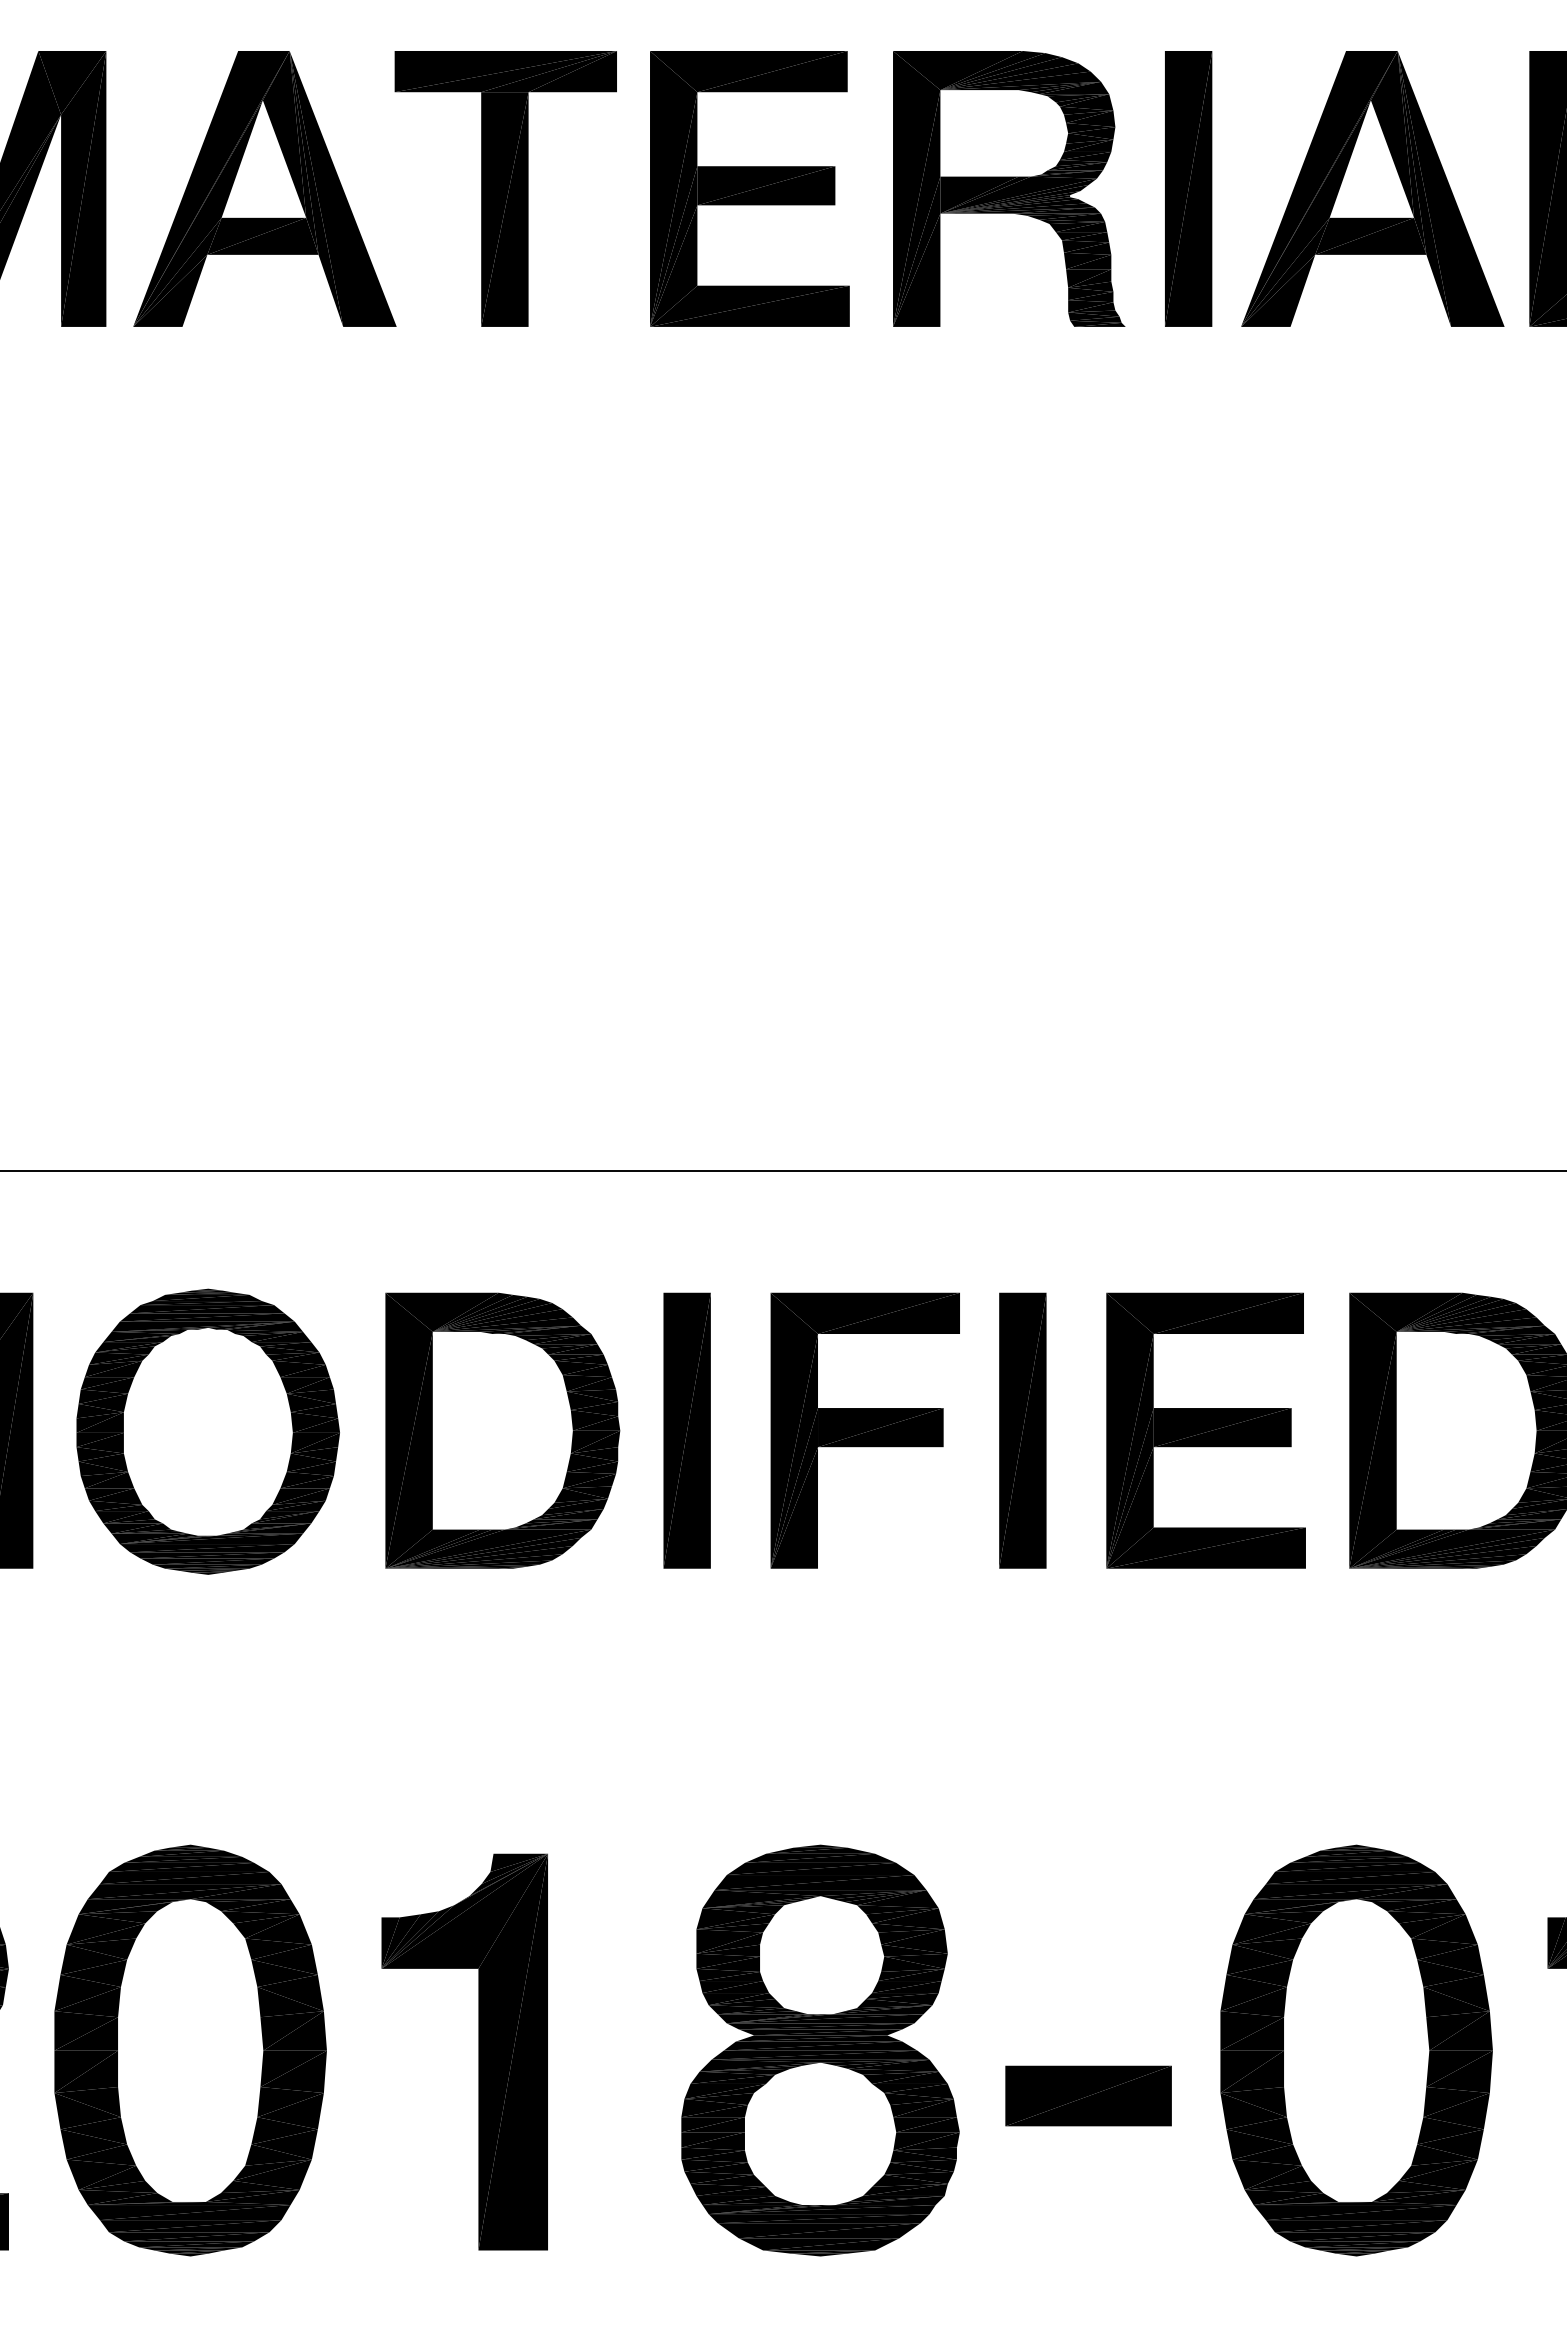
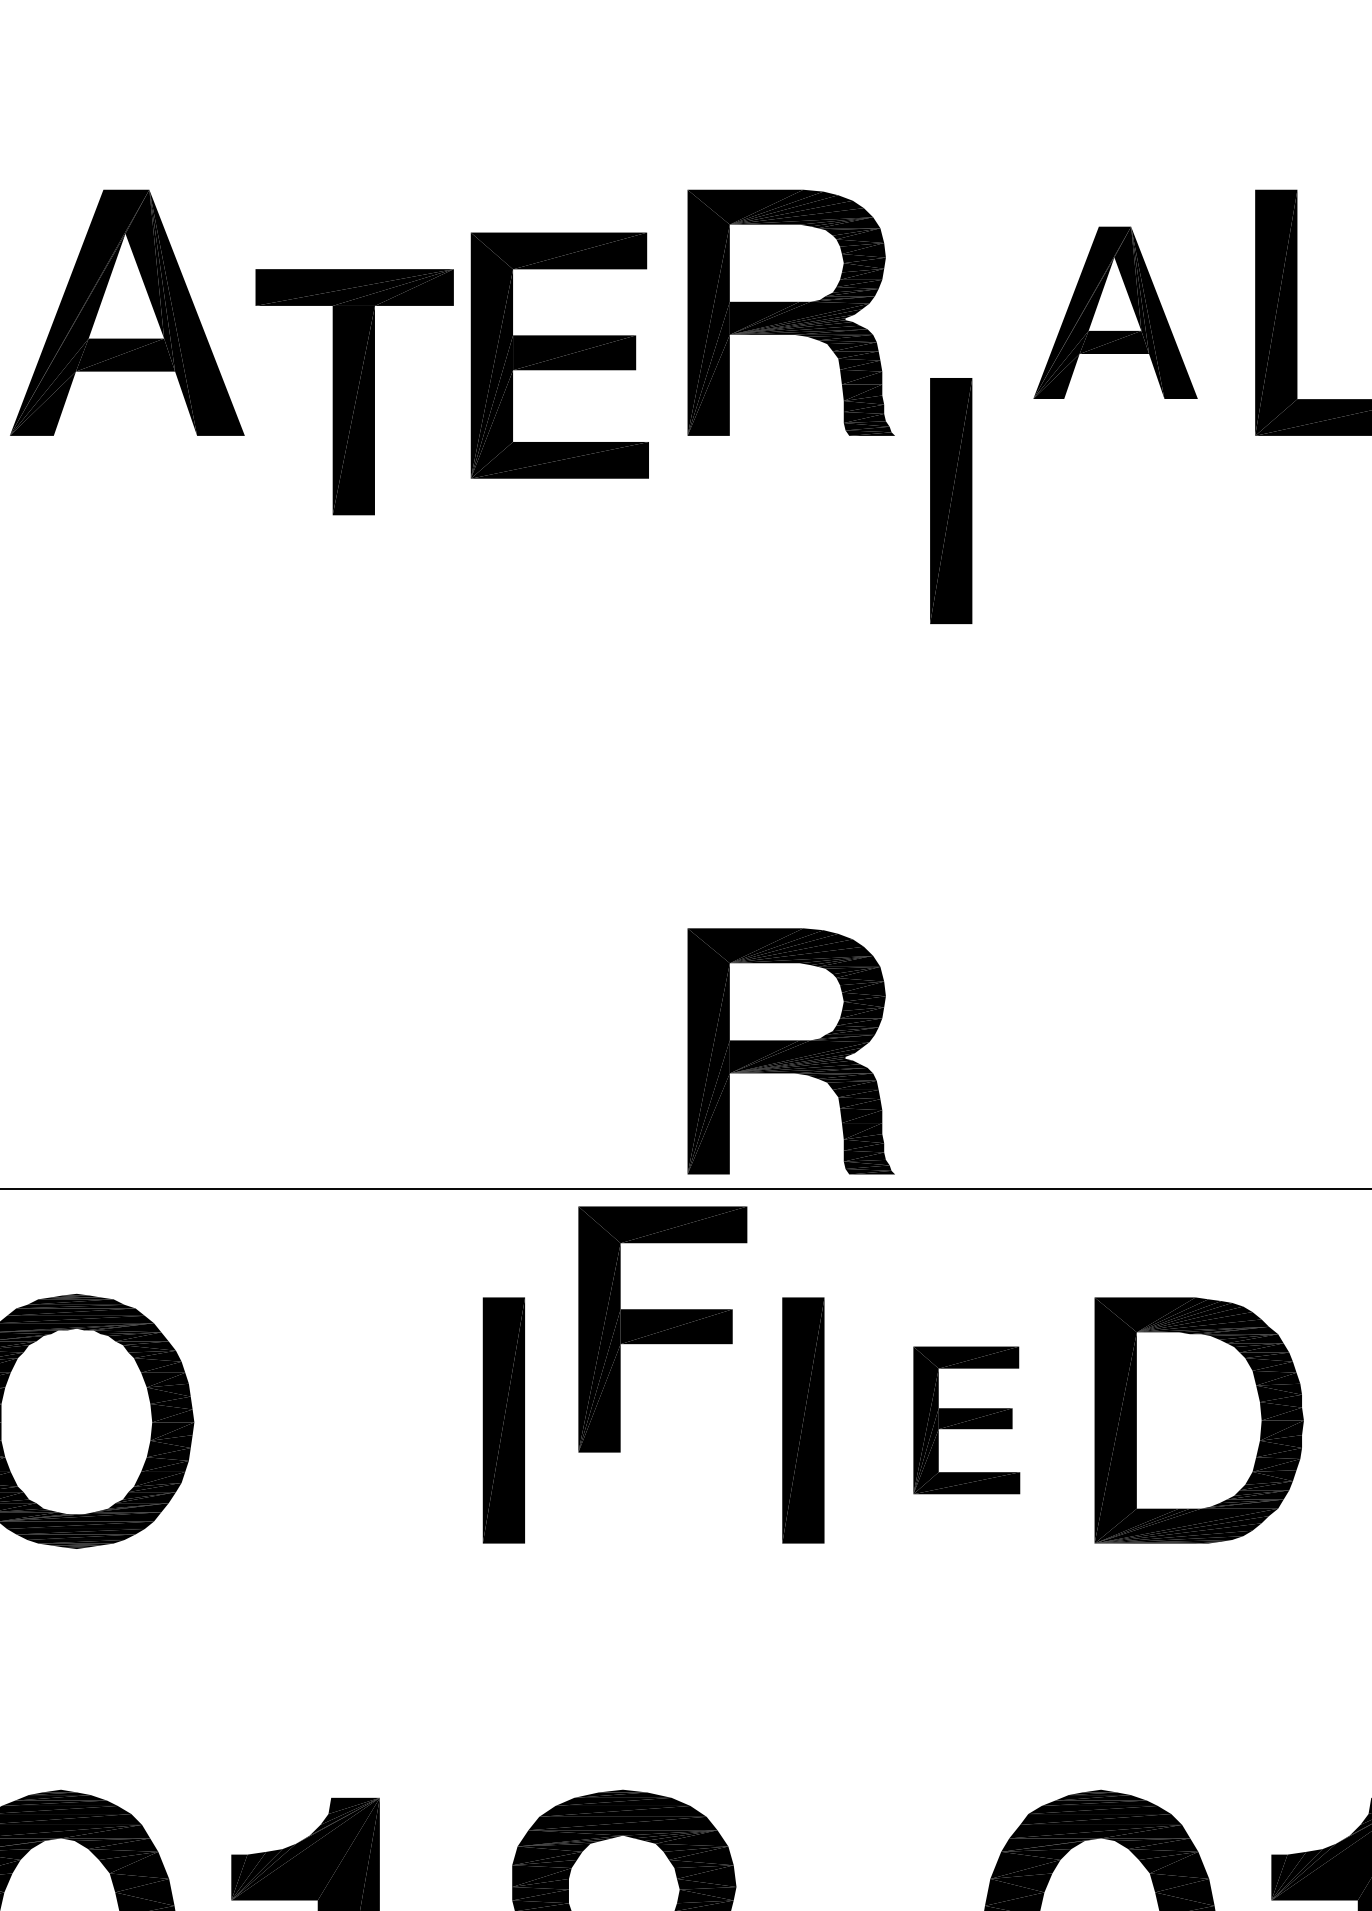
part: (505, 188) -> (354, 391), moved
part: (749, 188) -> (559, 355), moved
part: (1188, 188) -> (951, 500), moved
part: (1372, 188) -> (1115, 312), size x0.7
part: (1009, 1016) -> (791, 1050), added
part: (502, 1430) -> (339, 1420), removed
part: (864, 1430) -> (662, 1329), moved
part: (1205, 1430) -> (966, 1420), size x0.6

